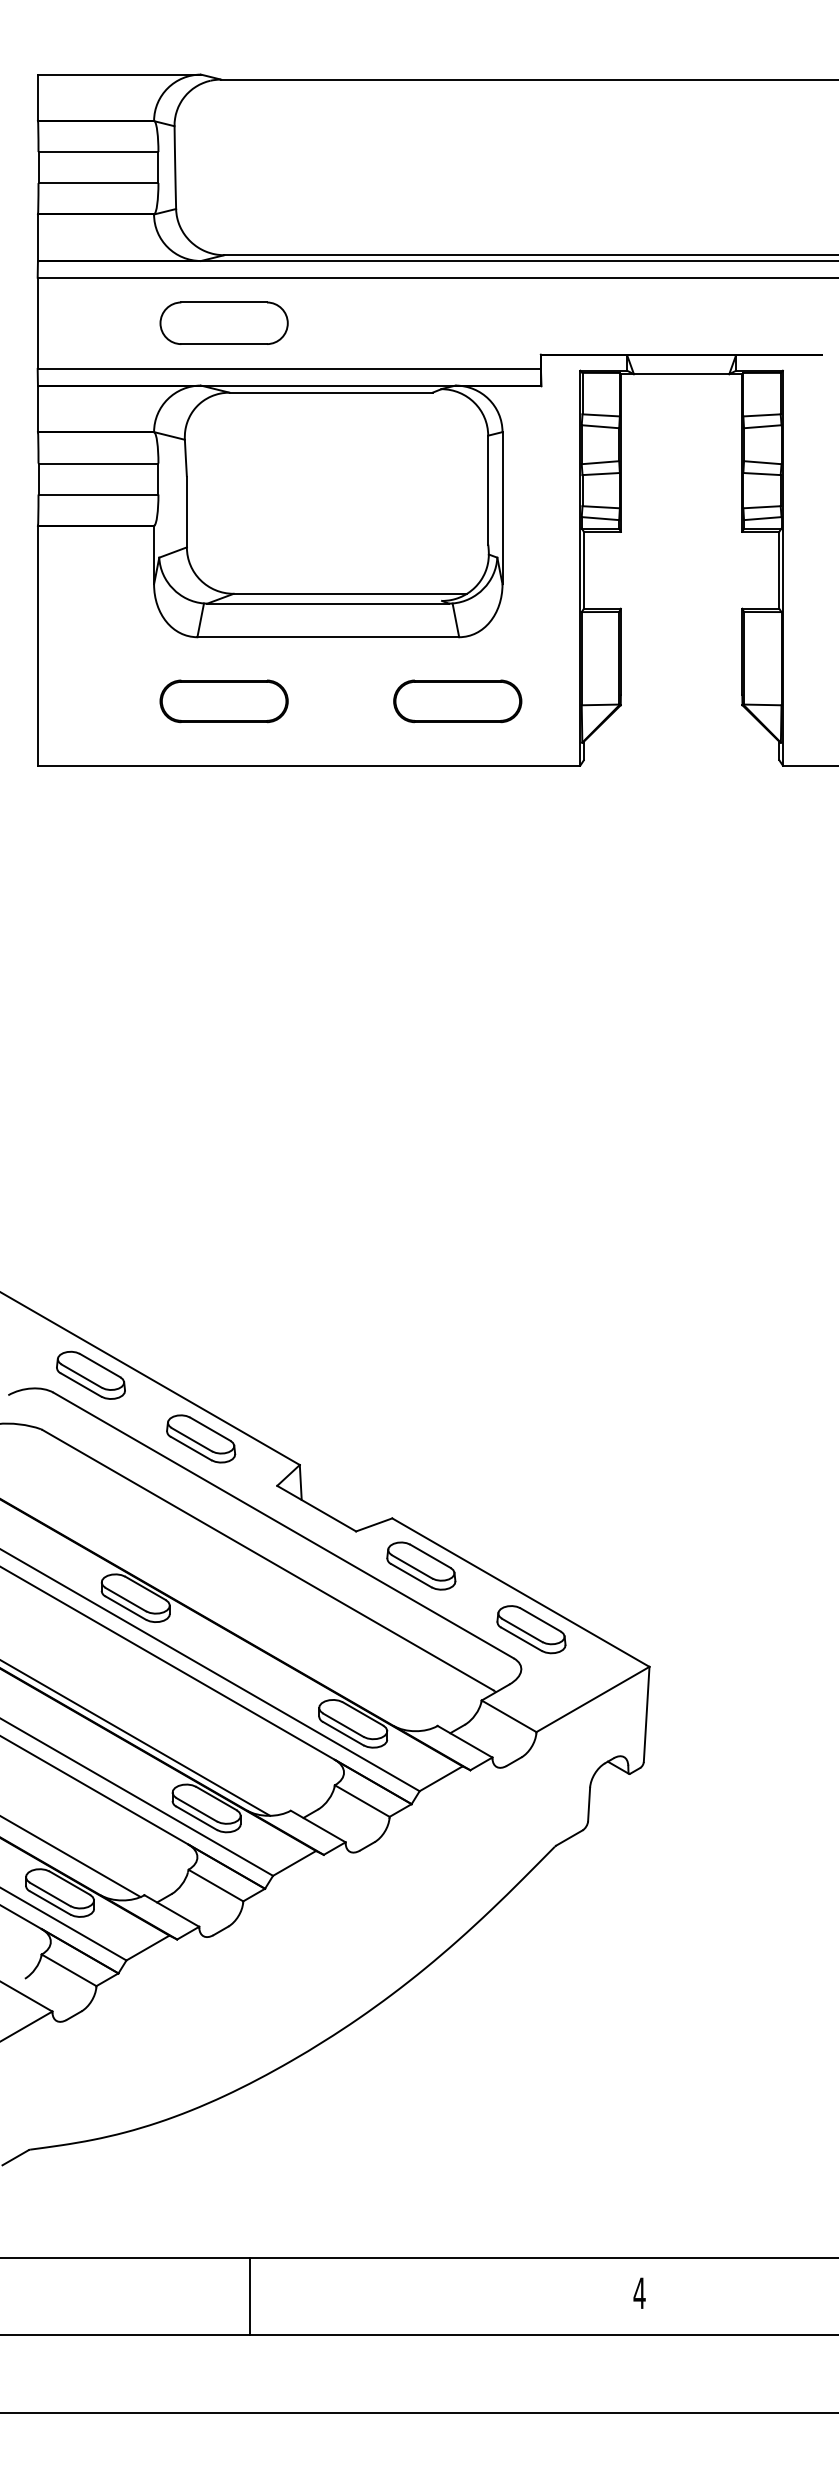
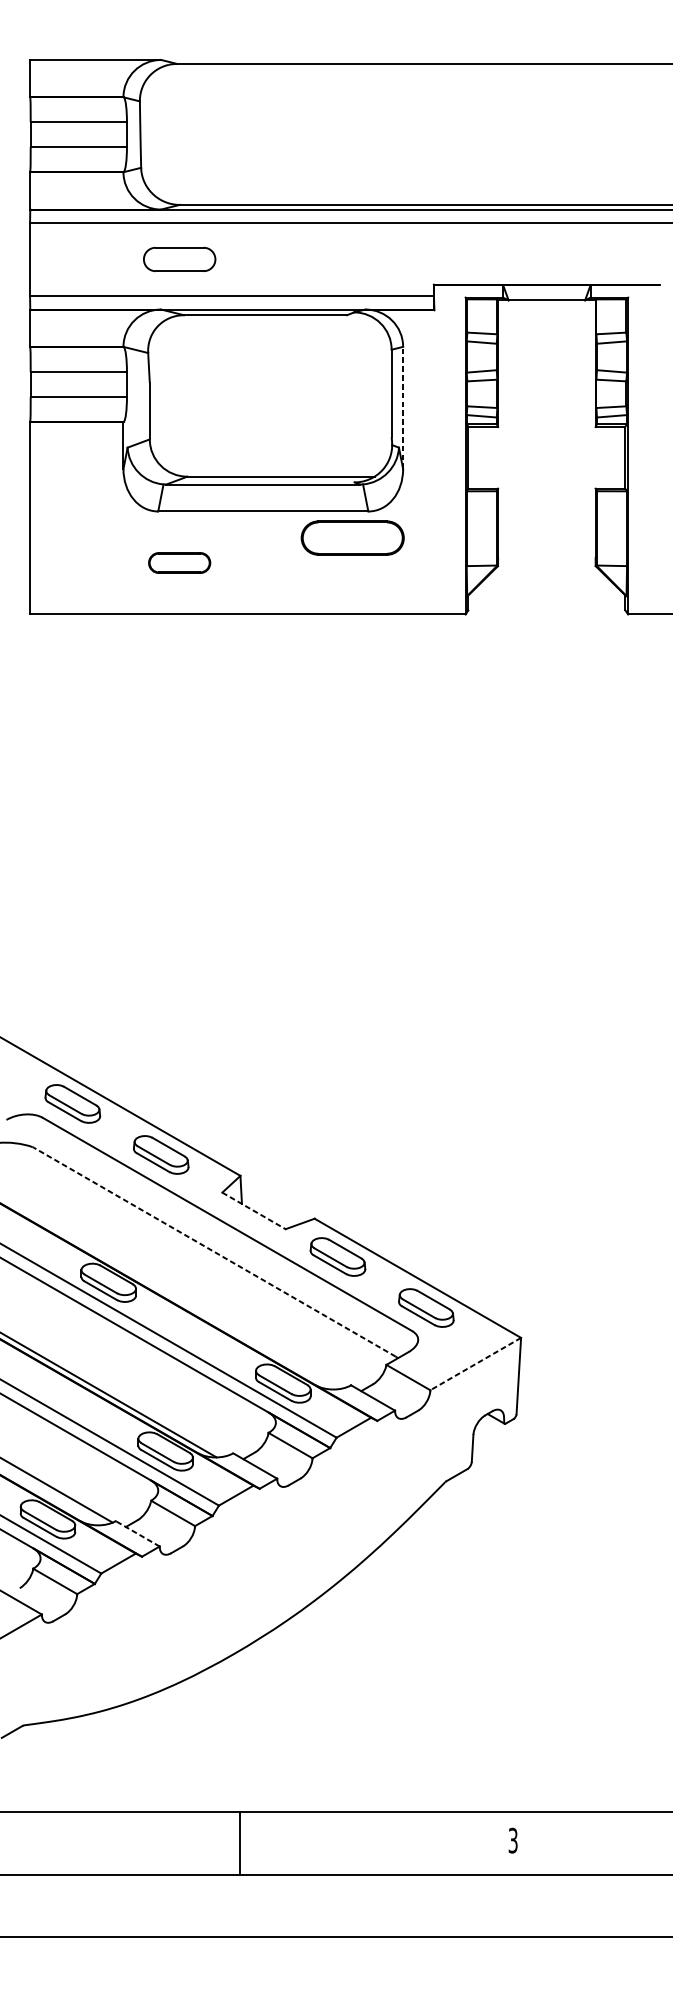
part: (223, 322) -> (179, 258), size x0.7
line: (502, 507) -> (403, 407), solid -> dashed
part: (223, 701) -> (179, 563), size x0.6
part: (457, 701) -> (352, 538), moved
line: (316, 1508) -> (253, 1210), solid -> dashed
line: (267, 1559) -> (214, 1251), solid -> dashed
line: (592, 1699) -> (475, 1364), solid -> dashed
line: (171, 1911) -> (137, 1534), solid -> dashed
text: (639, 2293) -> (513, 1840), 4 -> 3
line: (250, 2296) -> (240, 1843), moved

